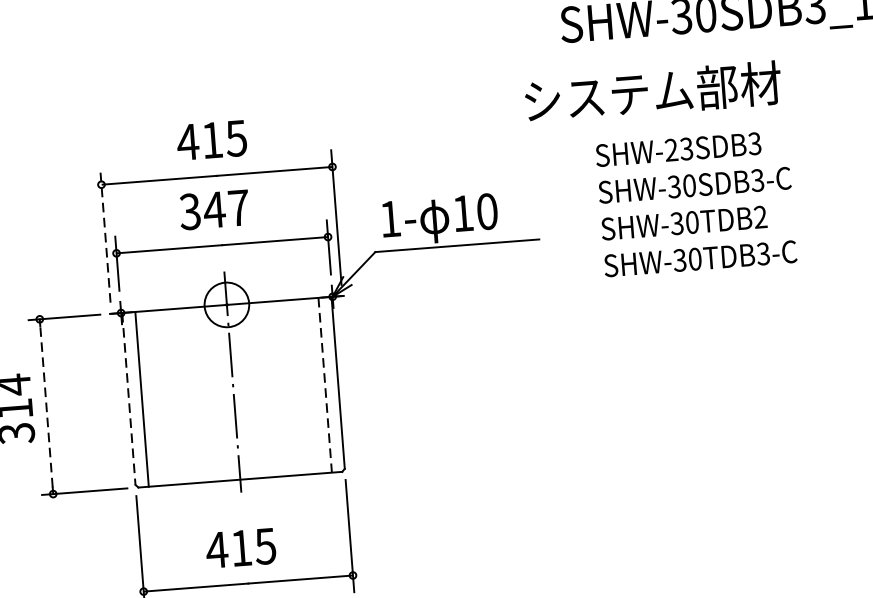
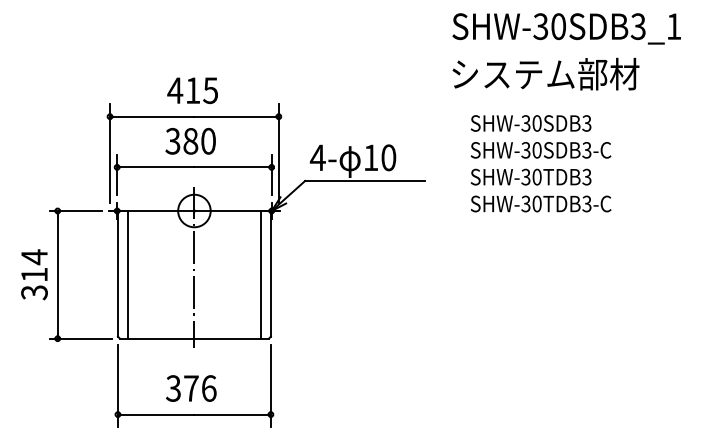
text: (652, 91) -> (545, 73), moved
text: (679, 149) -> (531, 123), SHW-23SDB3 -> SHW-30SDB3
text: (225, 207) -> (198, 140), 347 -> 380
text: (759, 217) -> (586, 177), SHW-30TDB2 -> SHW-30TDB3
text: (389, 218) -> (317, 157), 1- -> 4-
line: (105, 235) -> (110, 153), dashed -> solid
line: (325, 384) -> (261, 274), dashed -> solid
line: (128, 398) -> (117, 273), dashed -> solid
line: (46, 406) -> (57, 274), dashed -> solid
text: (240, 548) -> (190, 388), 415 -> 376

